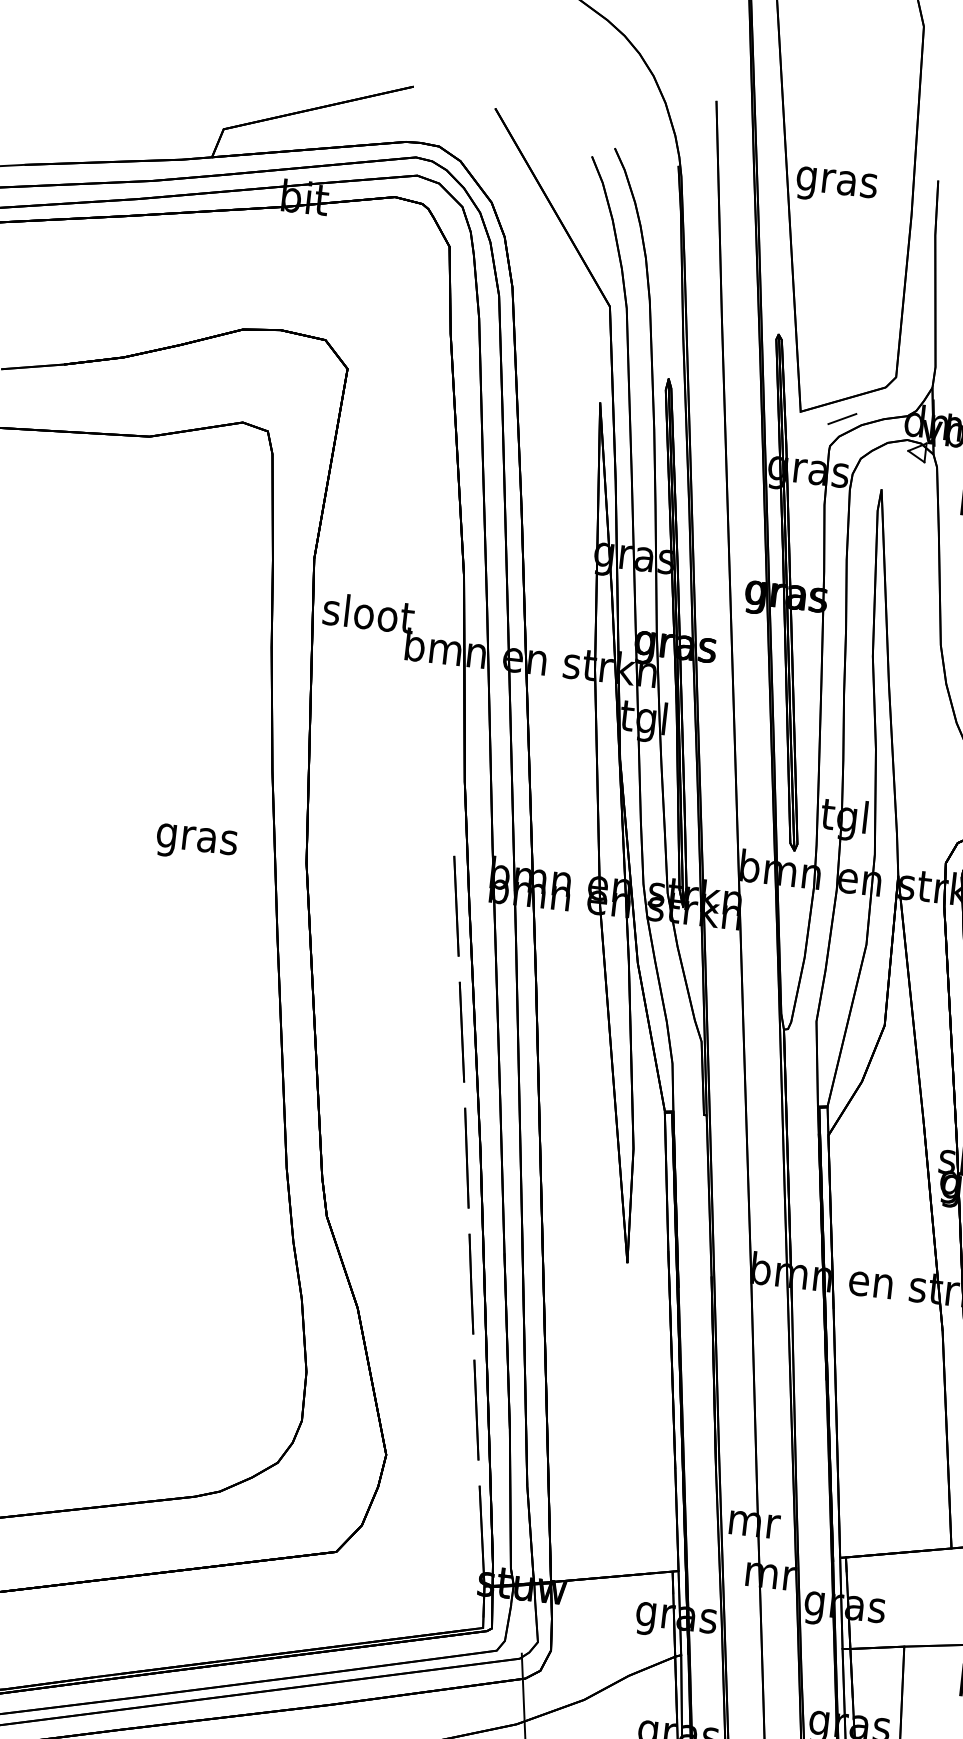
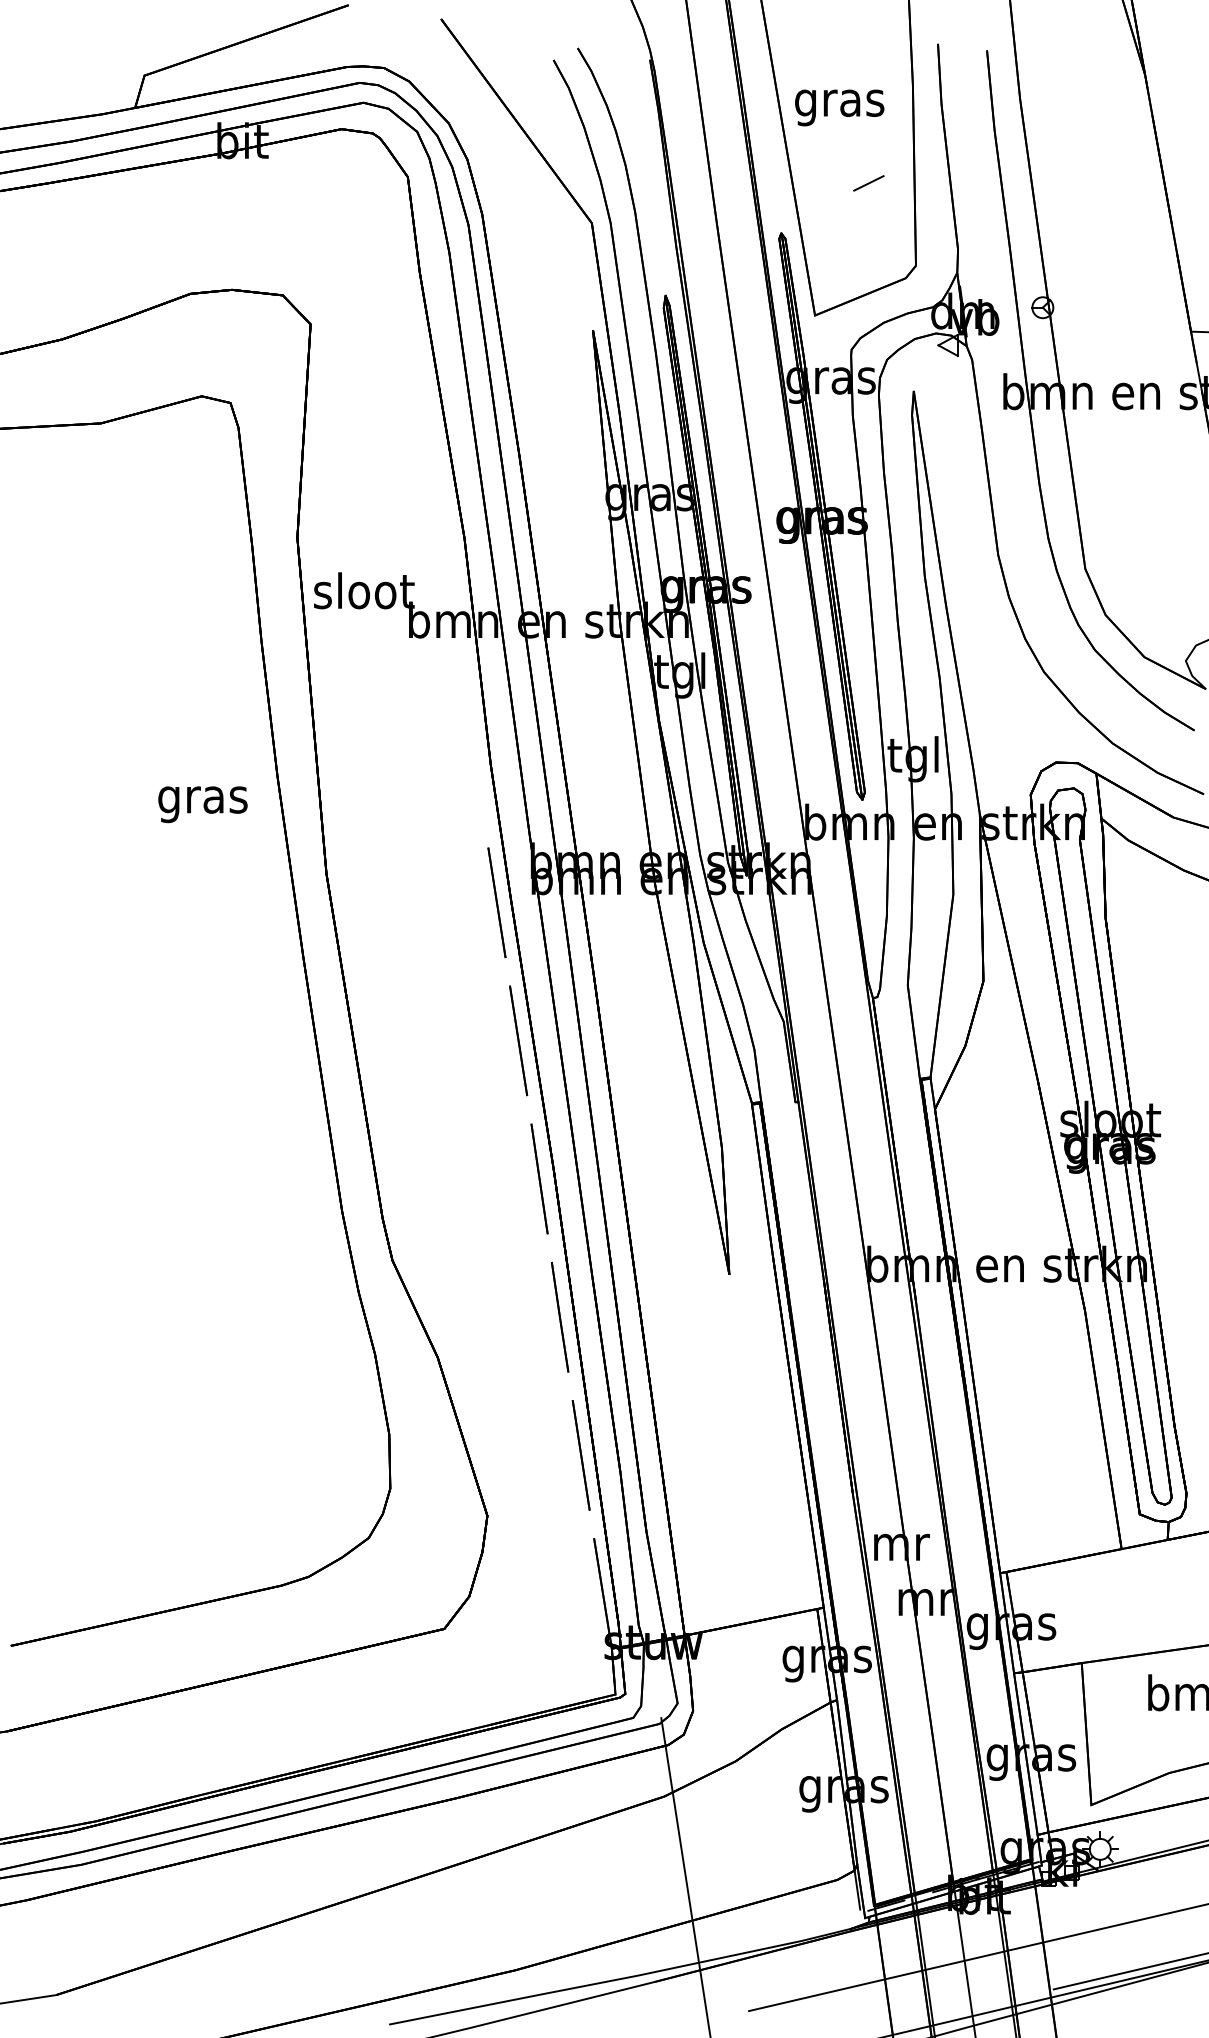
text: (836, 186) -> (839, 107), moved
line: (842, 419) -> (868, 183), moved
text: (196, 843) -> (202, 804), moved

